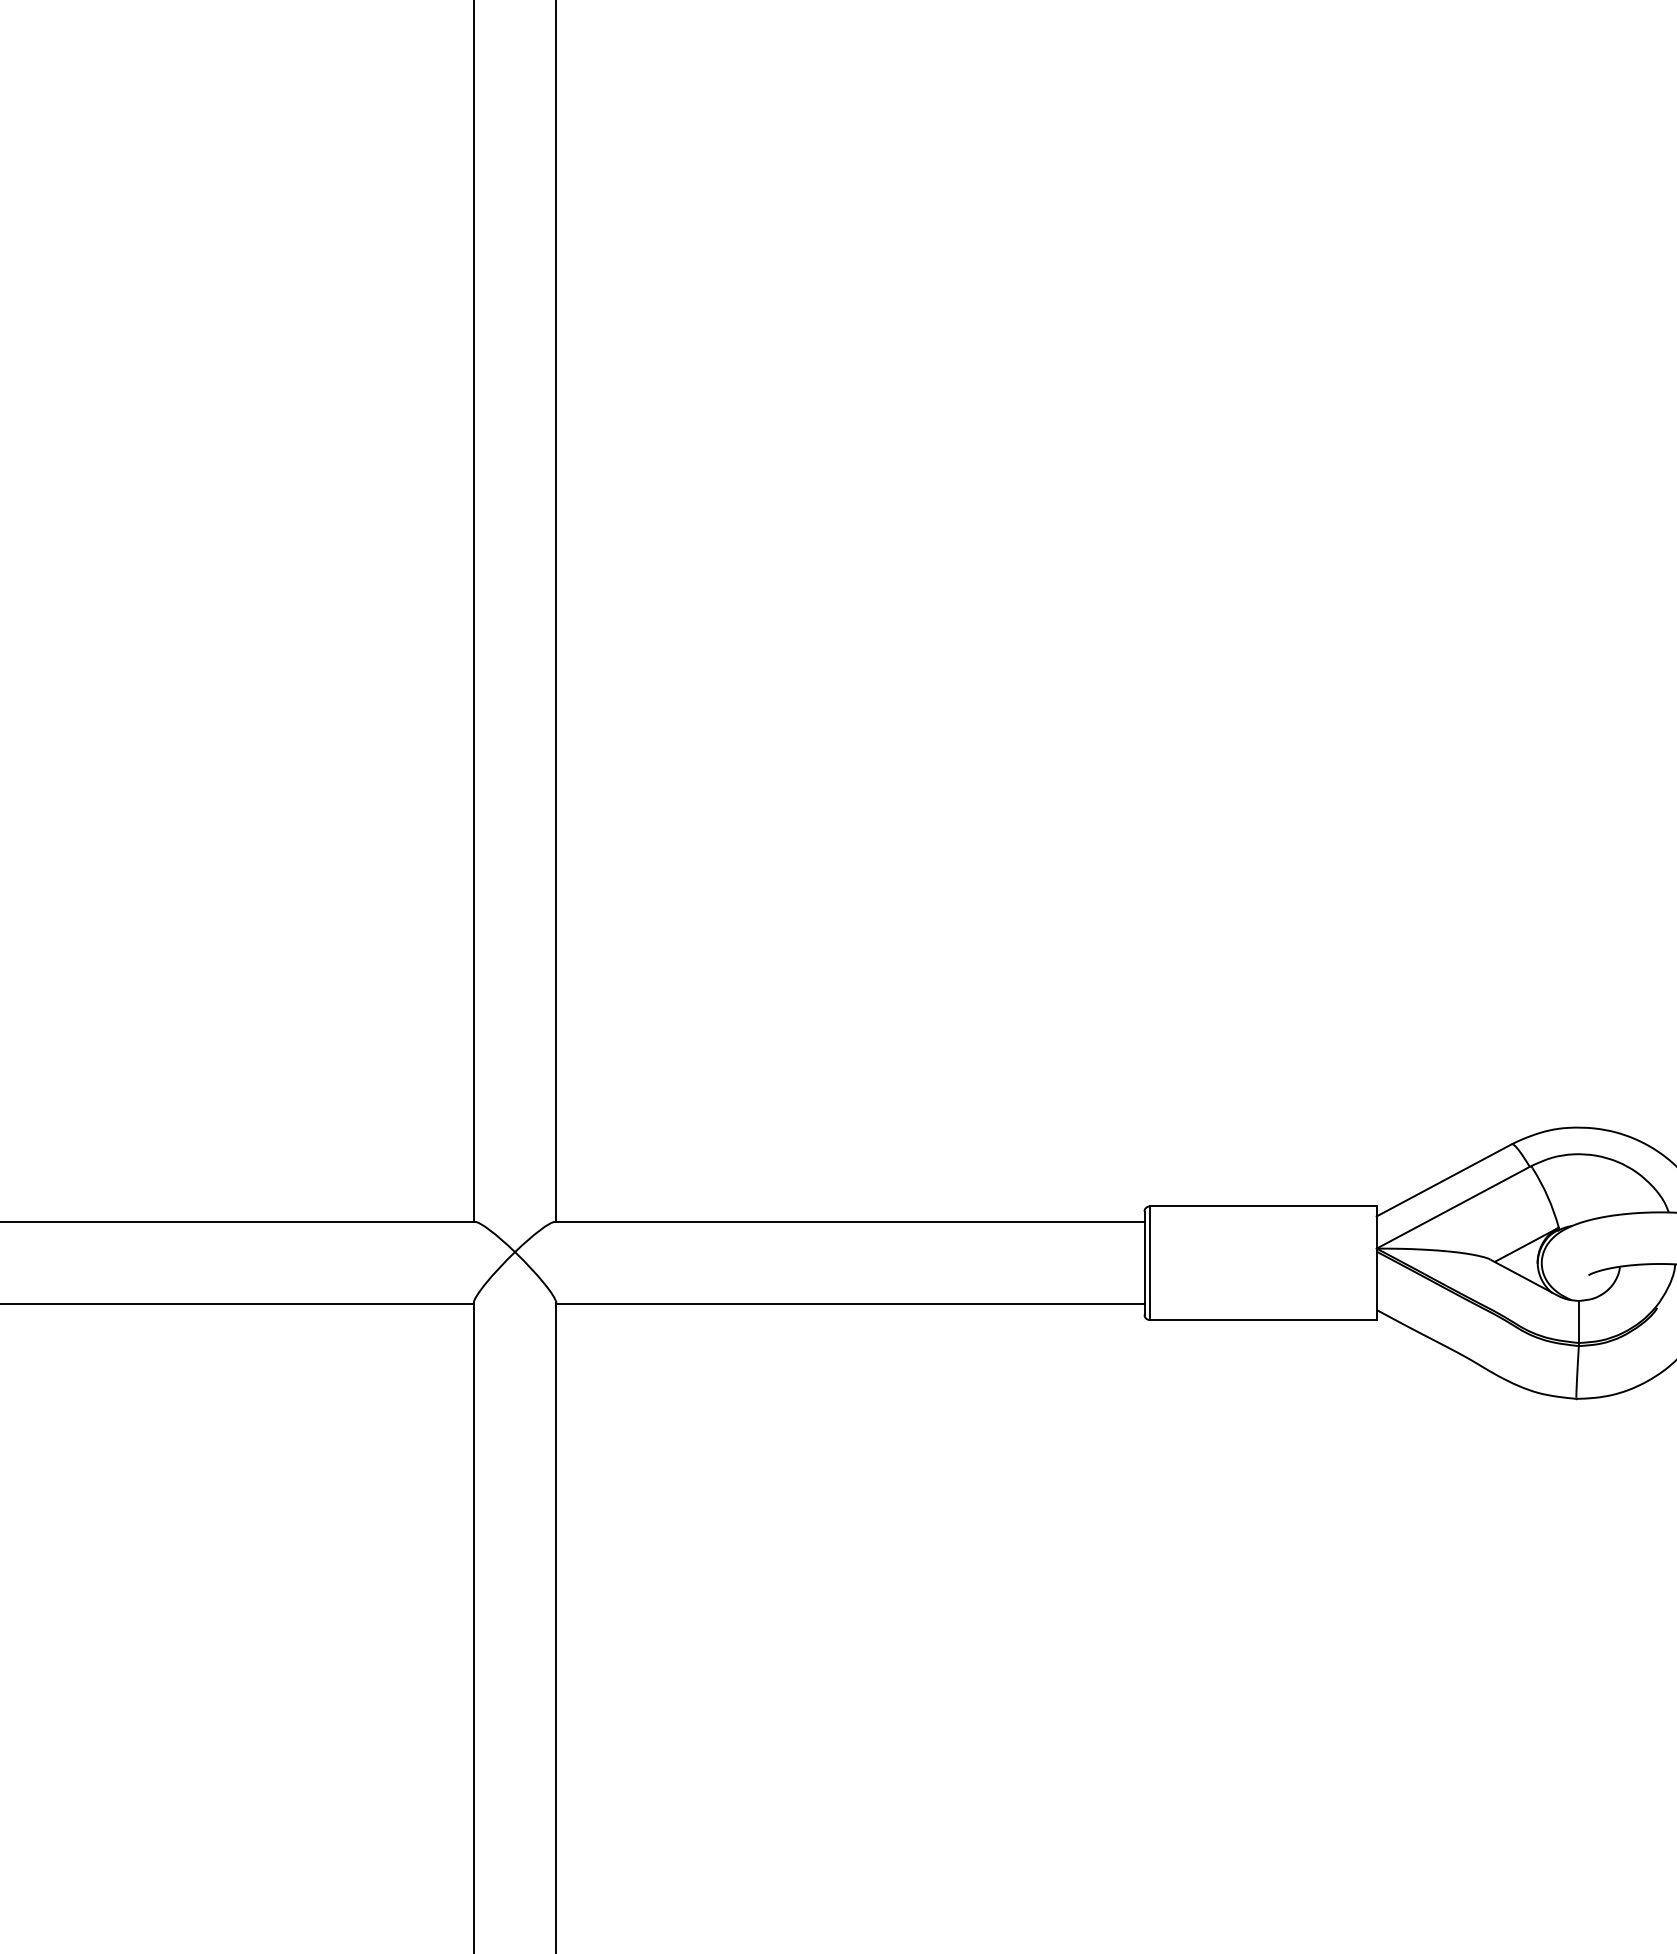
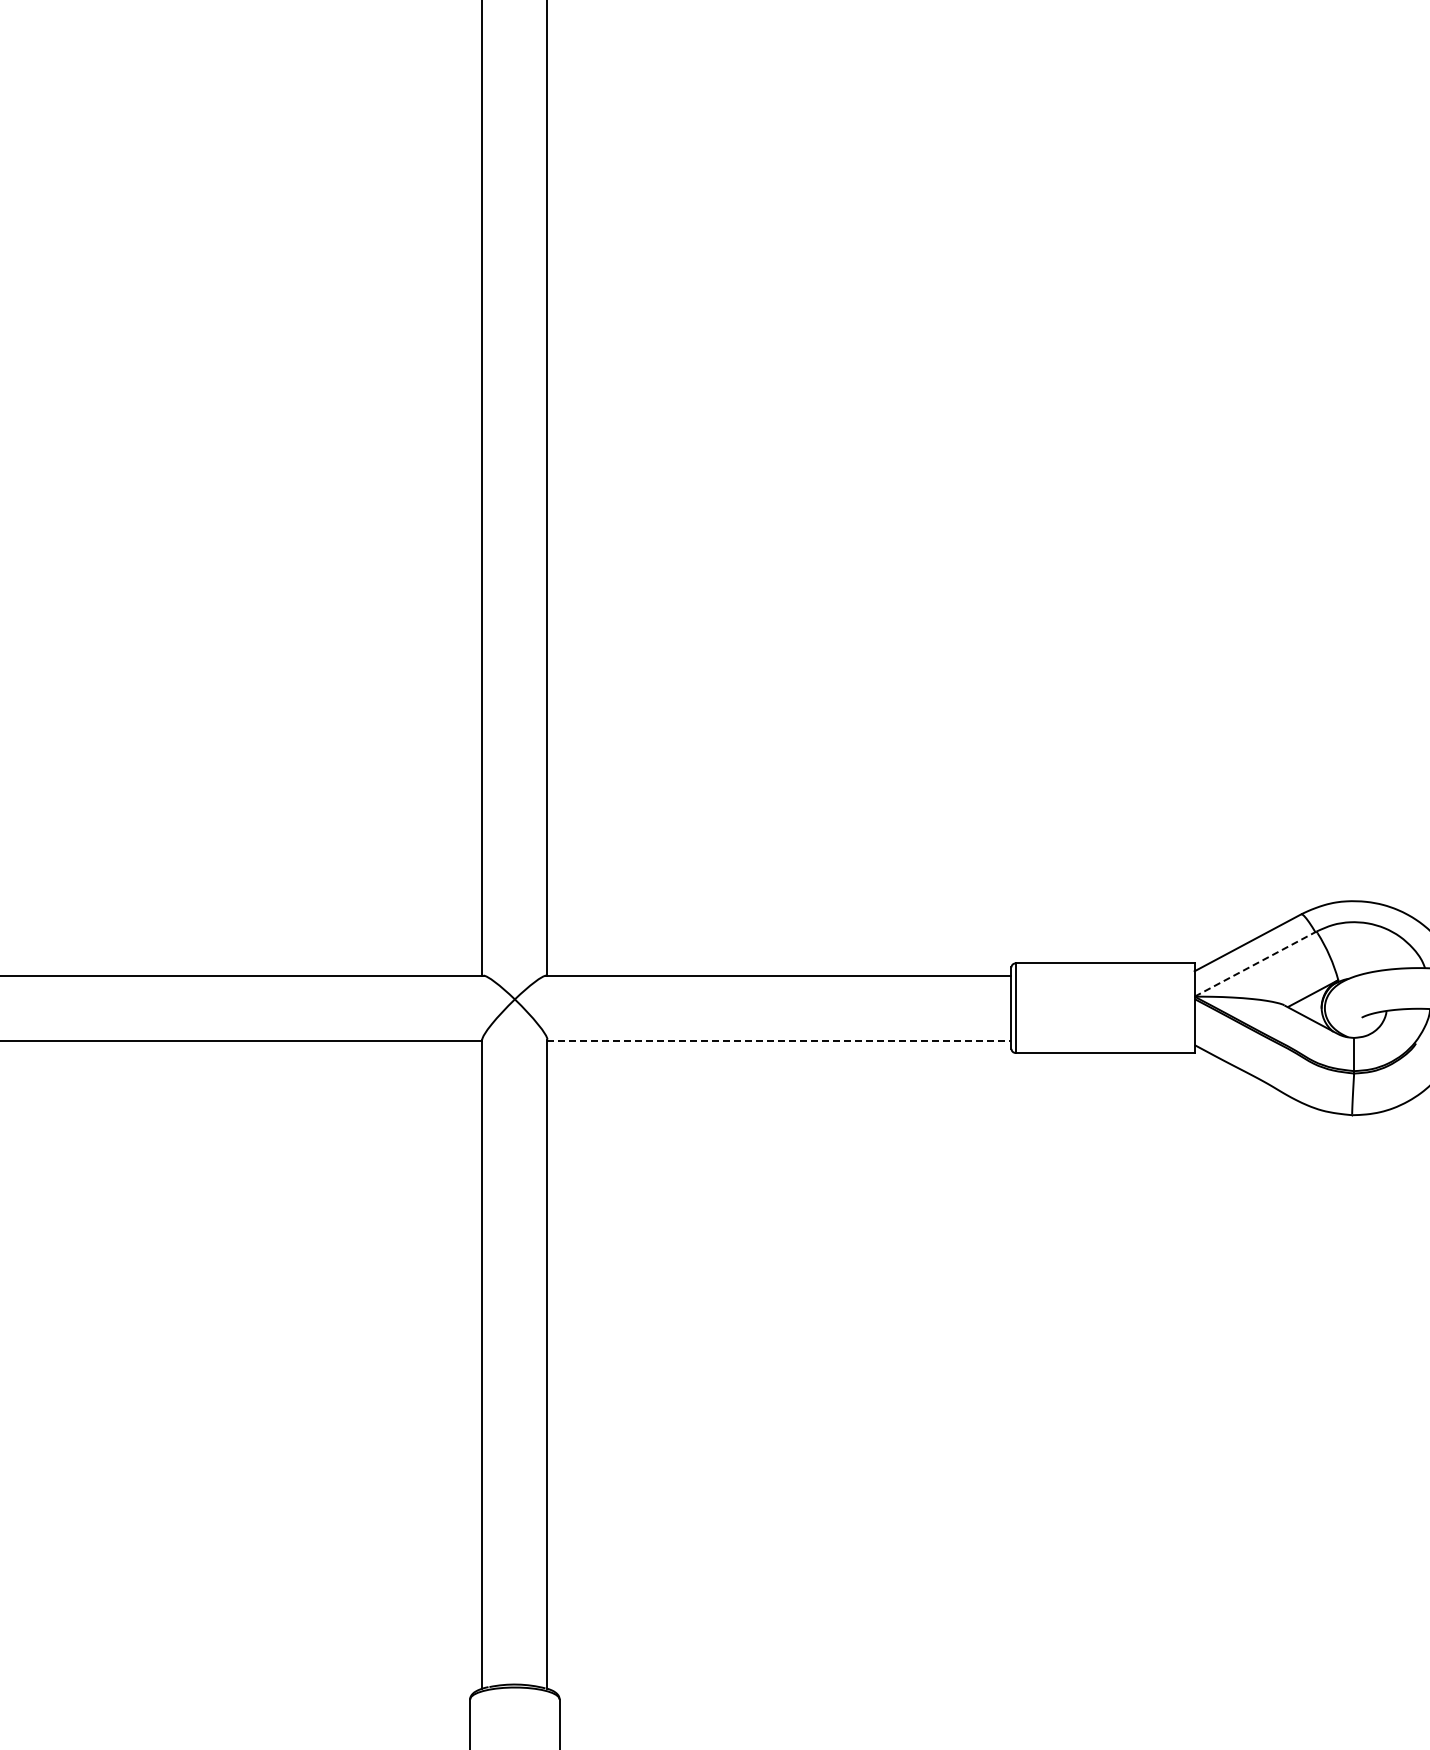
line: (1455, 1206) -> (1256, 963), solid -> dashed
line: (850, 1304) -> (779, 1040), solid -> dashed

